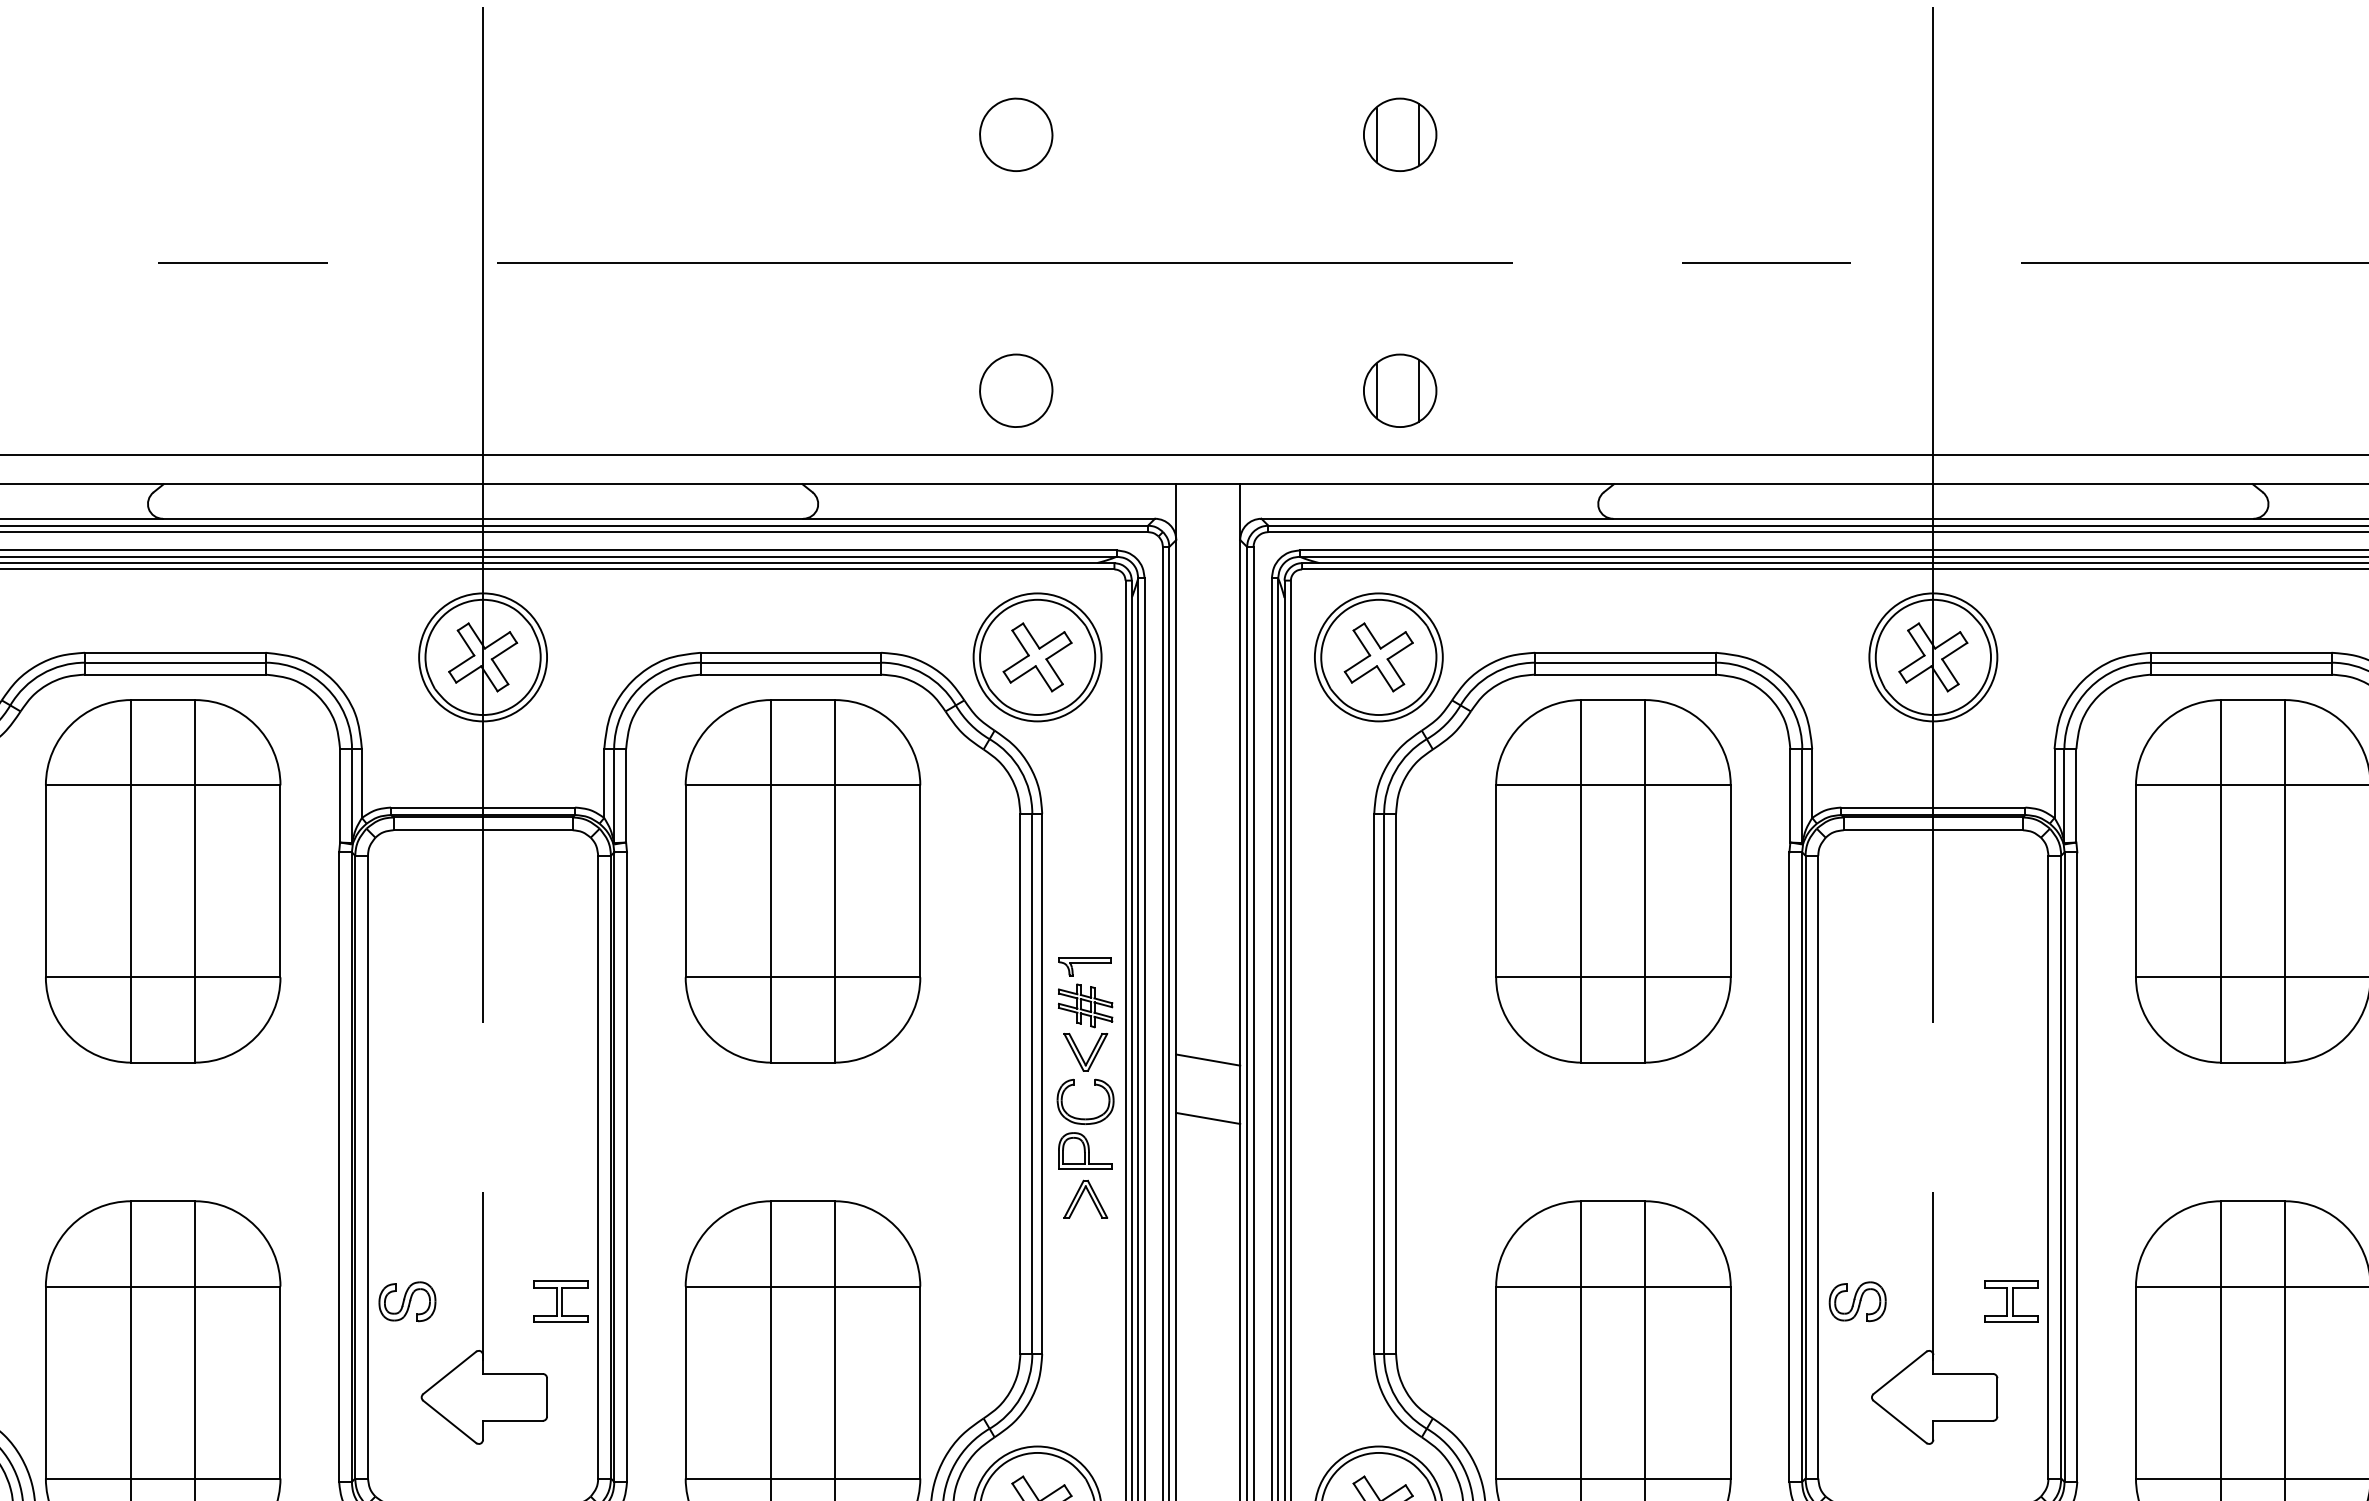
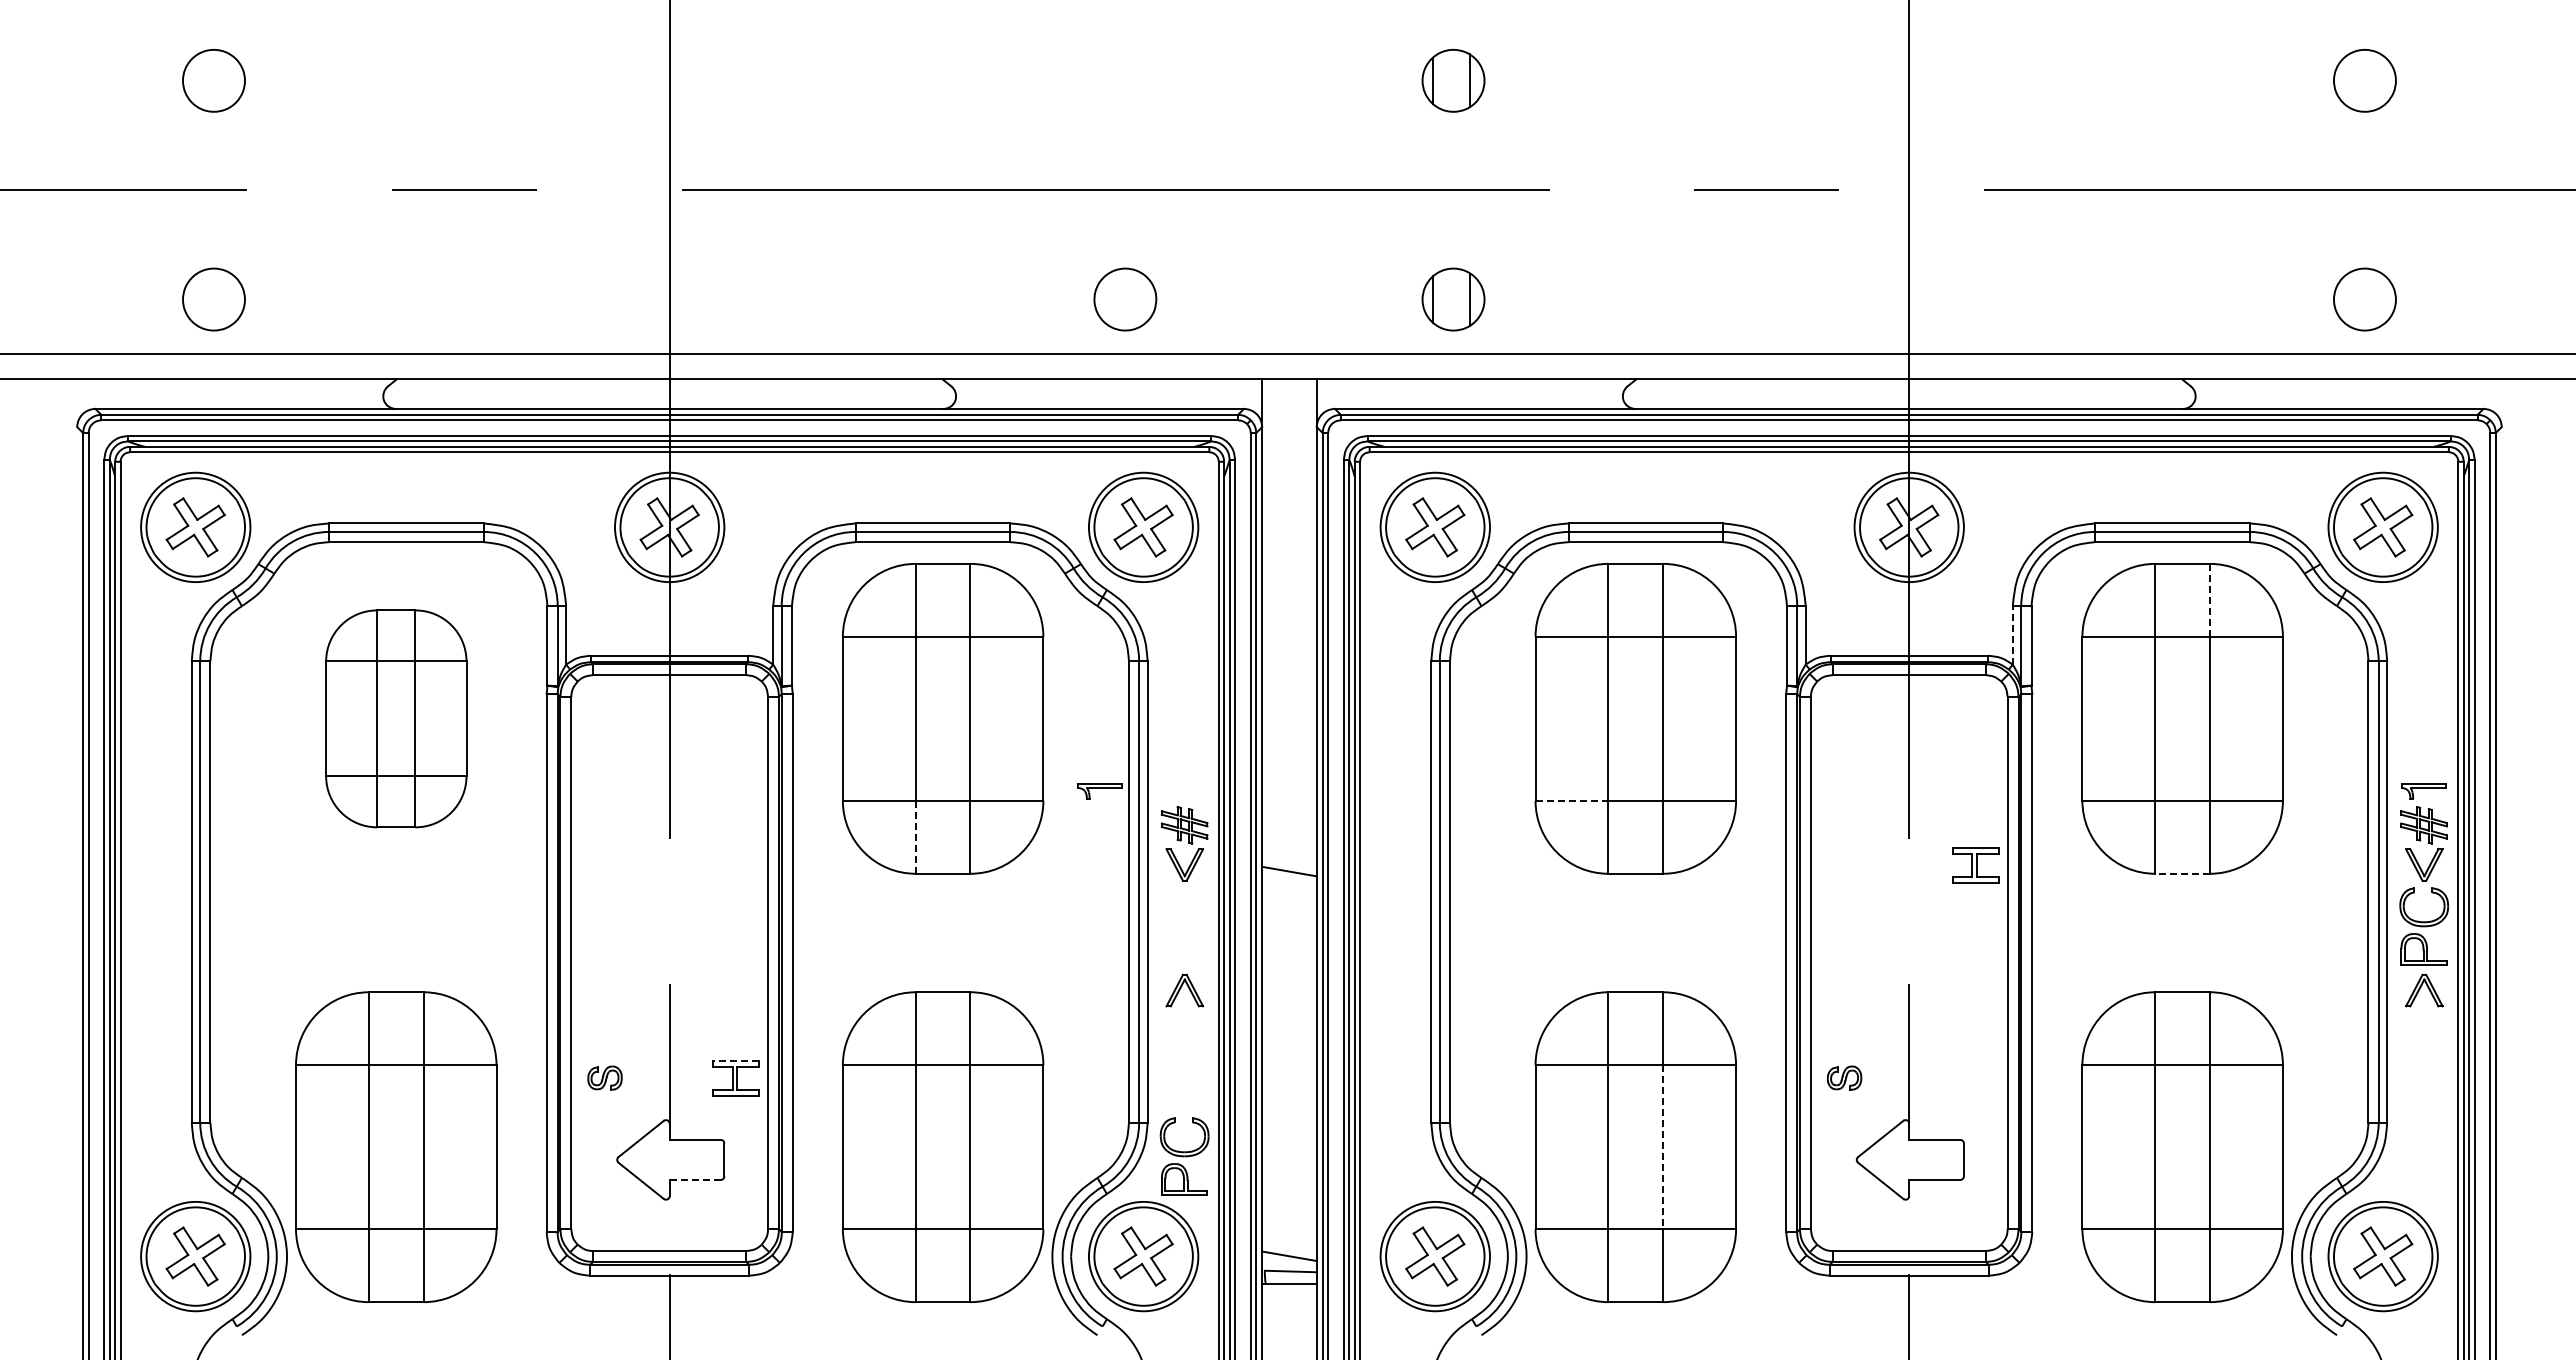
part: (1016, 134) -> (1125, 80), removed
line: (2285, 742) -> (2210, 600), solid -> dashed
line: (2054, 782) -> (2012, 634), solid -> dashed
part: (163, 880) -> (396, 718), size x0.7
part: (1084, 966) -> (1099, 791), moved
line: (1539, 976) -> (1572, 800), solid -> dashed
line: (770, 1019) -> (915, 836), solid -> dashed
line: (2253, 1062) -> (2182, 873), solid -> dashed
line: (1208, 1118) -> (1289, 921), removed
part: (1085, 1124) -> (1184, 1156), moved
line: (561, 1281) -> (736, 1060), solid -> dashed
part: (406, 1300) -> (604, 1077), size x0.7
part: (1857, 1300) -> (1844, 1077), size x0.7
part: (2010, 1302) -> (1975, 865), moved
line: (1645, 1382) -> (1663, 1147), solid -> dashed
line: (513, 1420) -> (695, 1179), solid -> dashed

